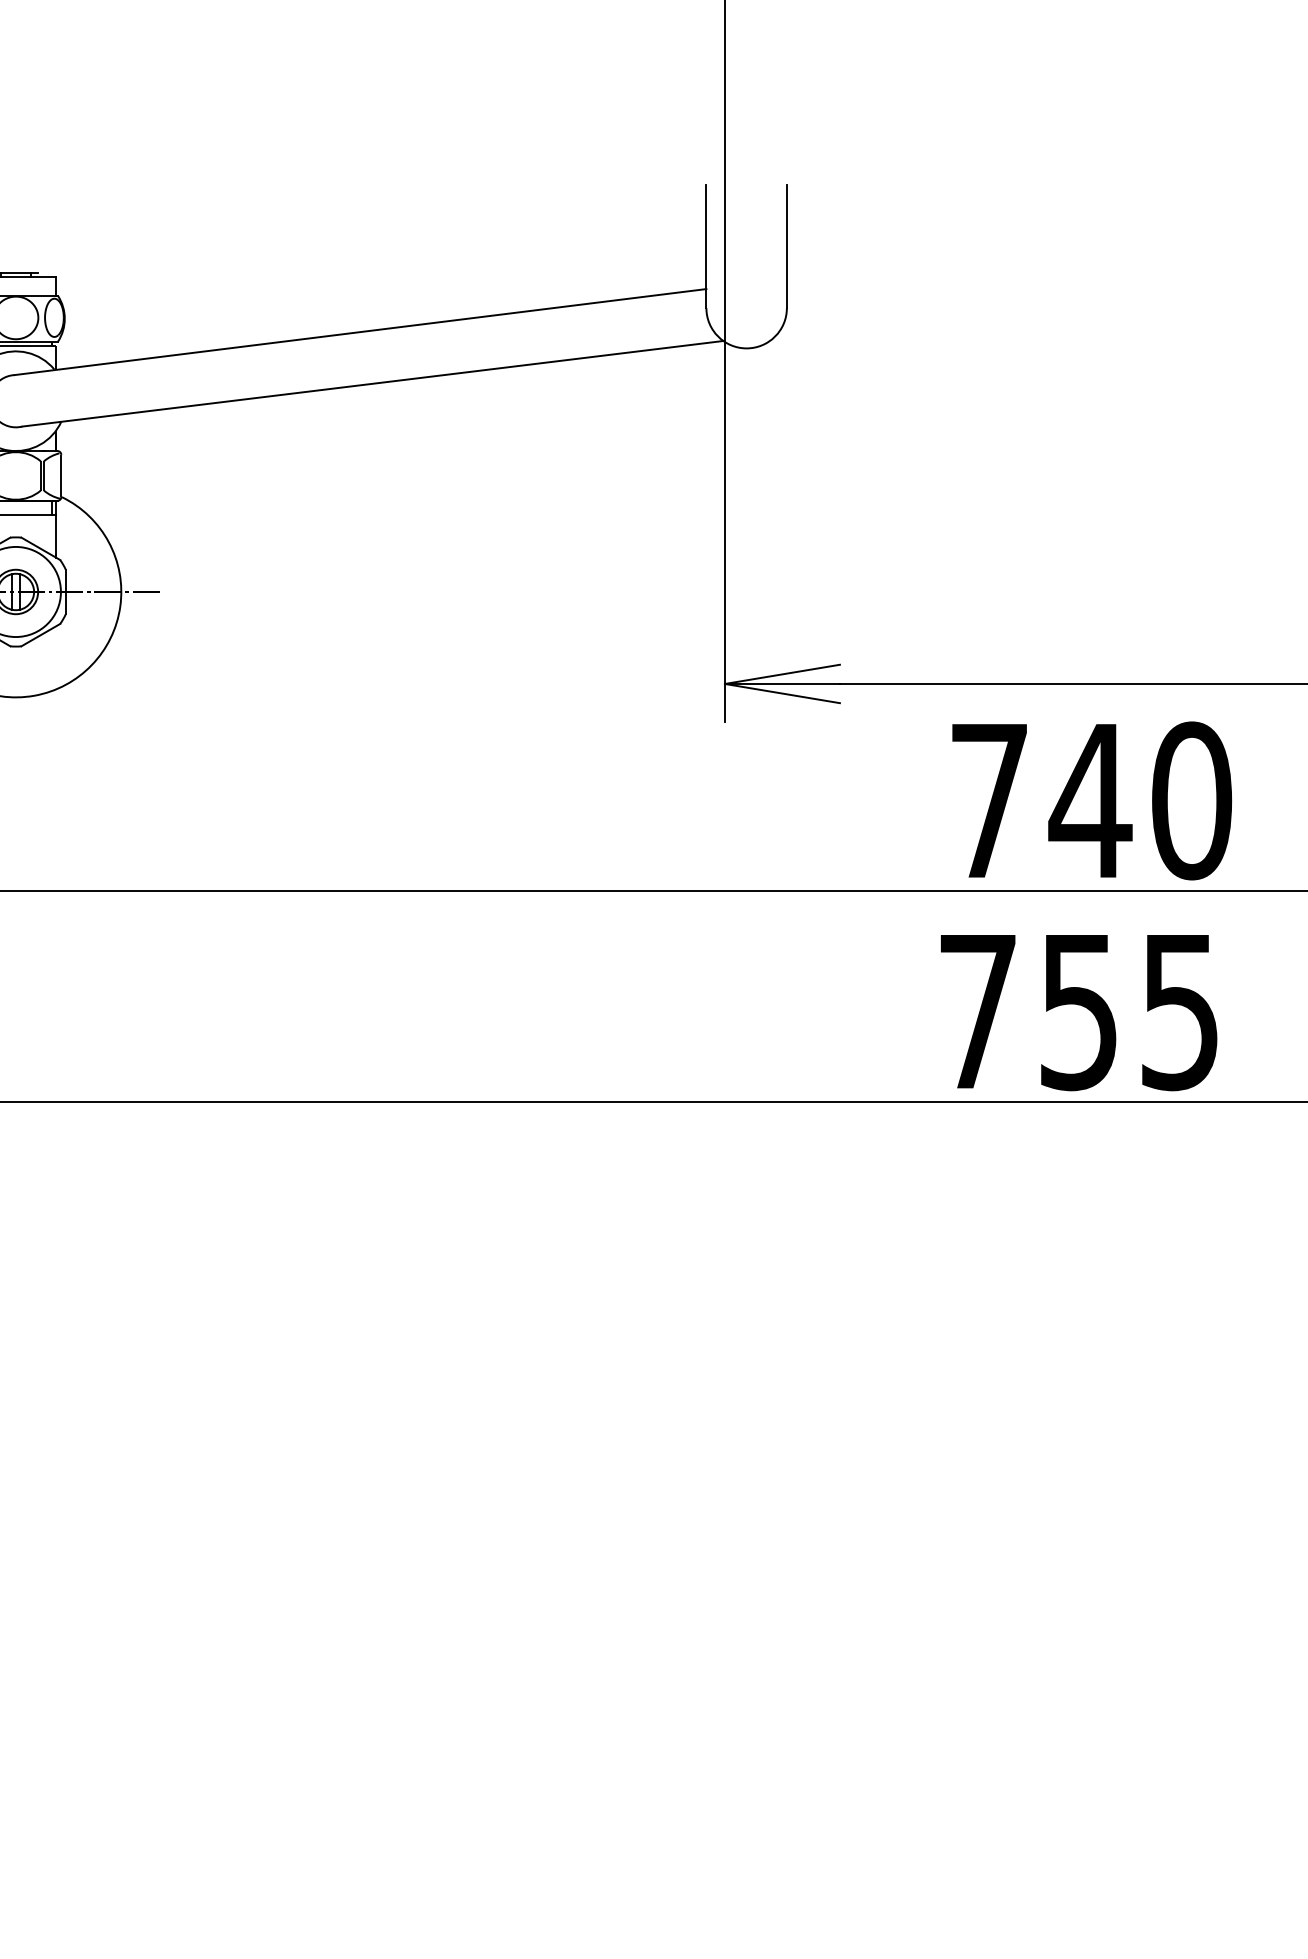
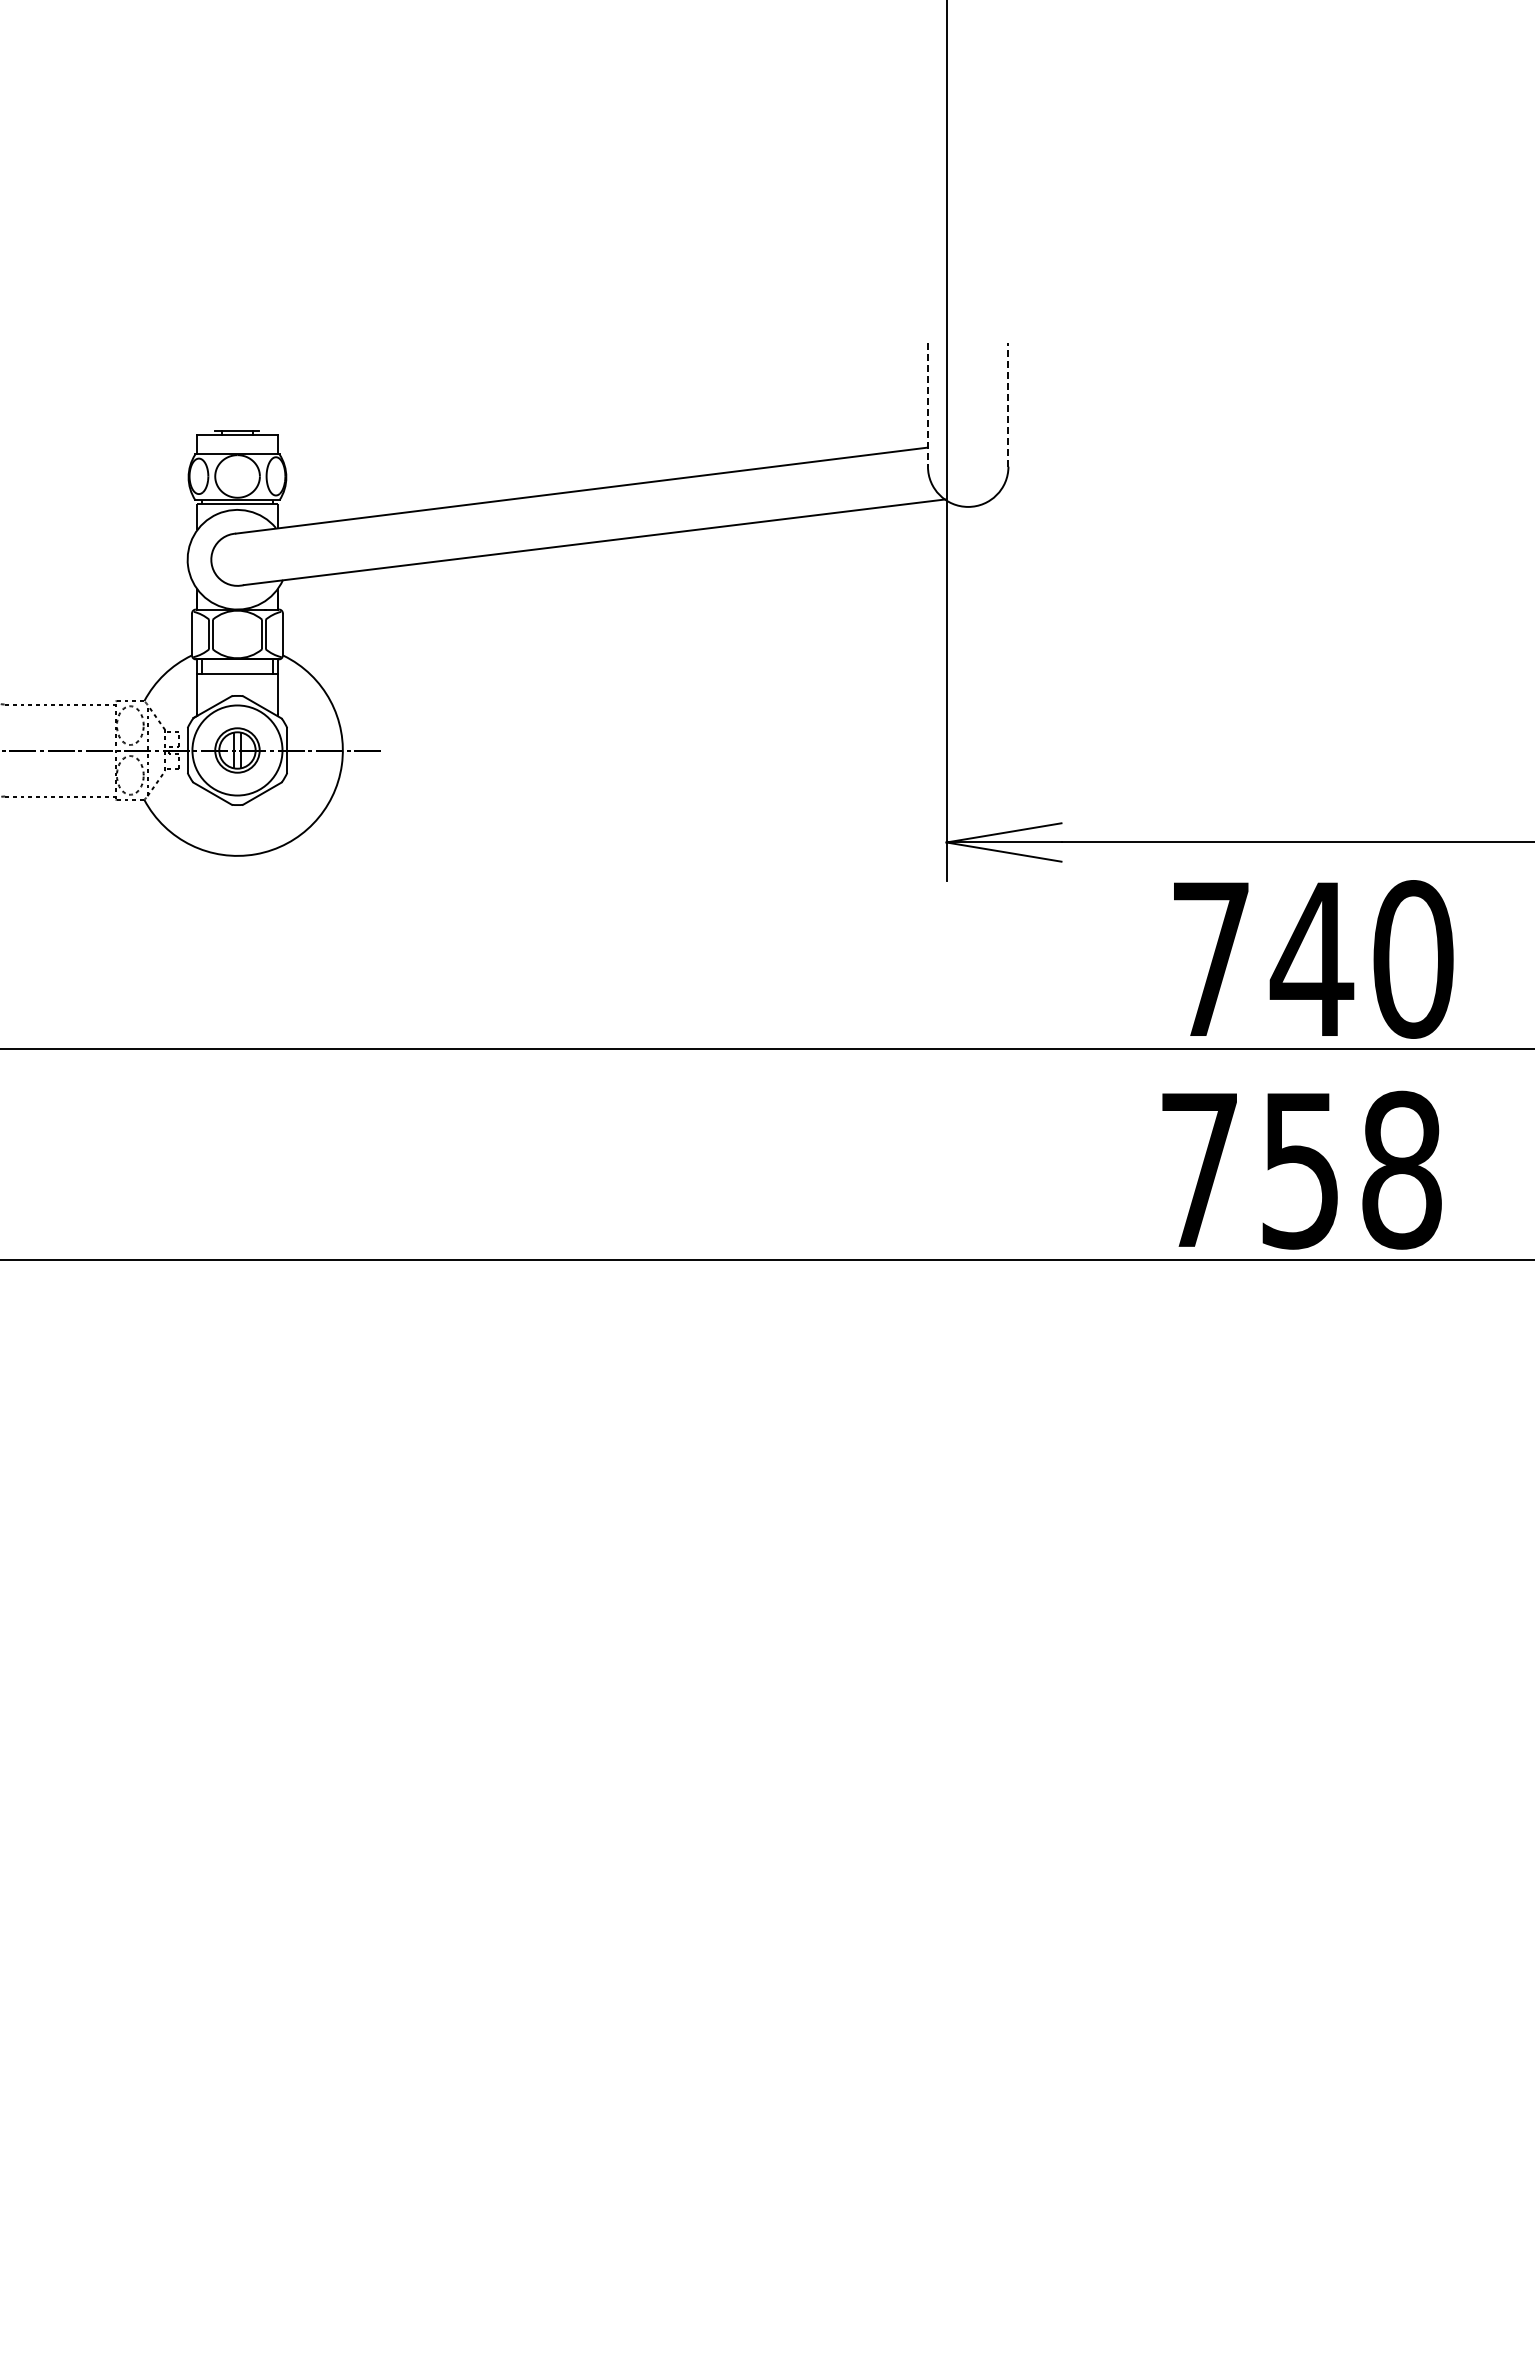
line: (705, 245) -> (927, 404), solid -> dashed
line: (786, 245) -> (1008, 404), solid -> dashed
text: (1179, 1010) -> (1401, 1169), 755 -> 758

